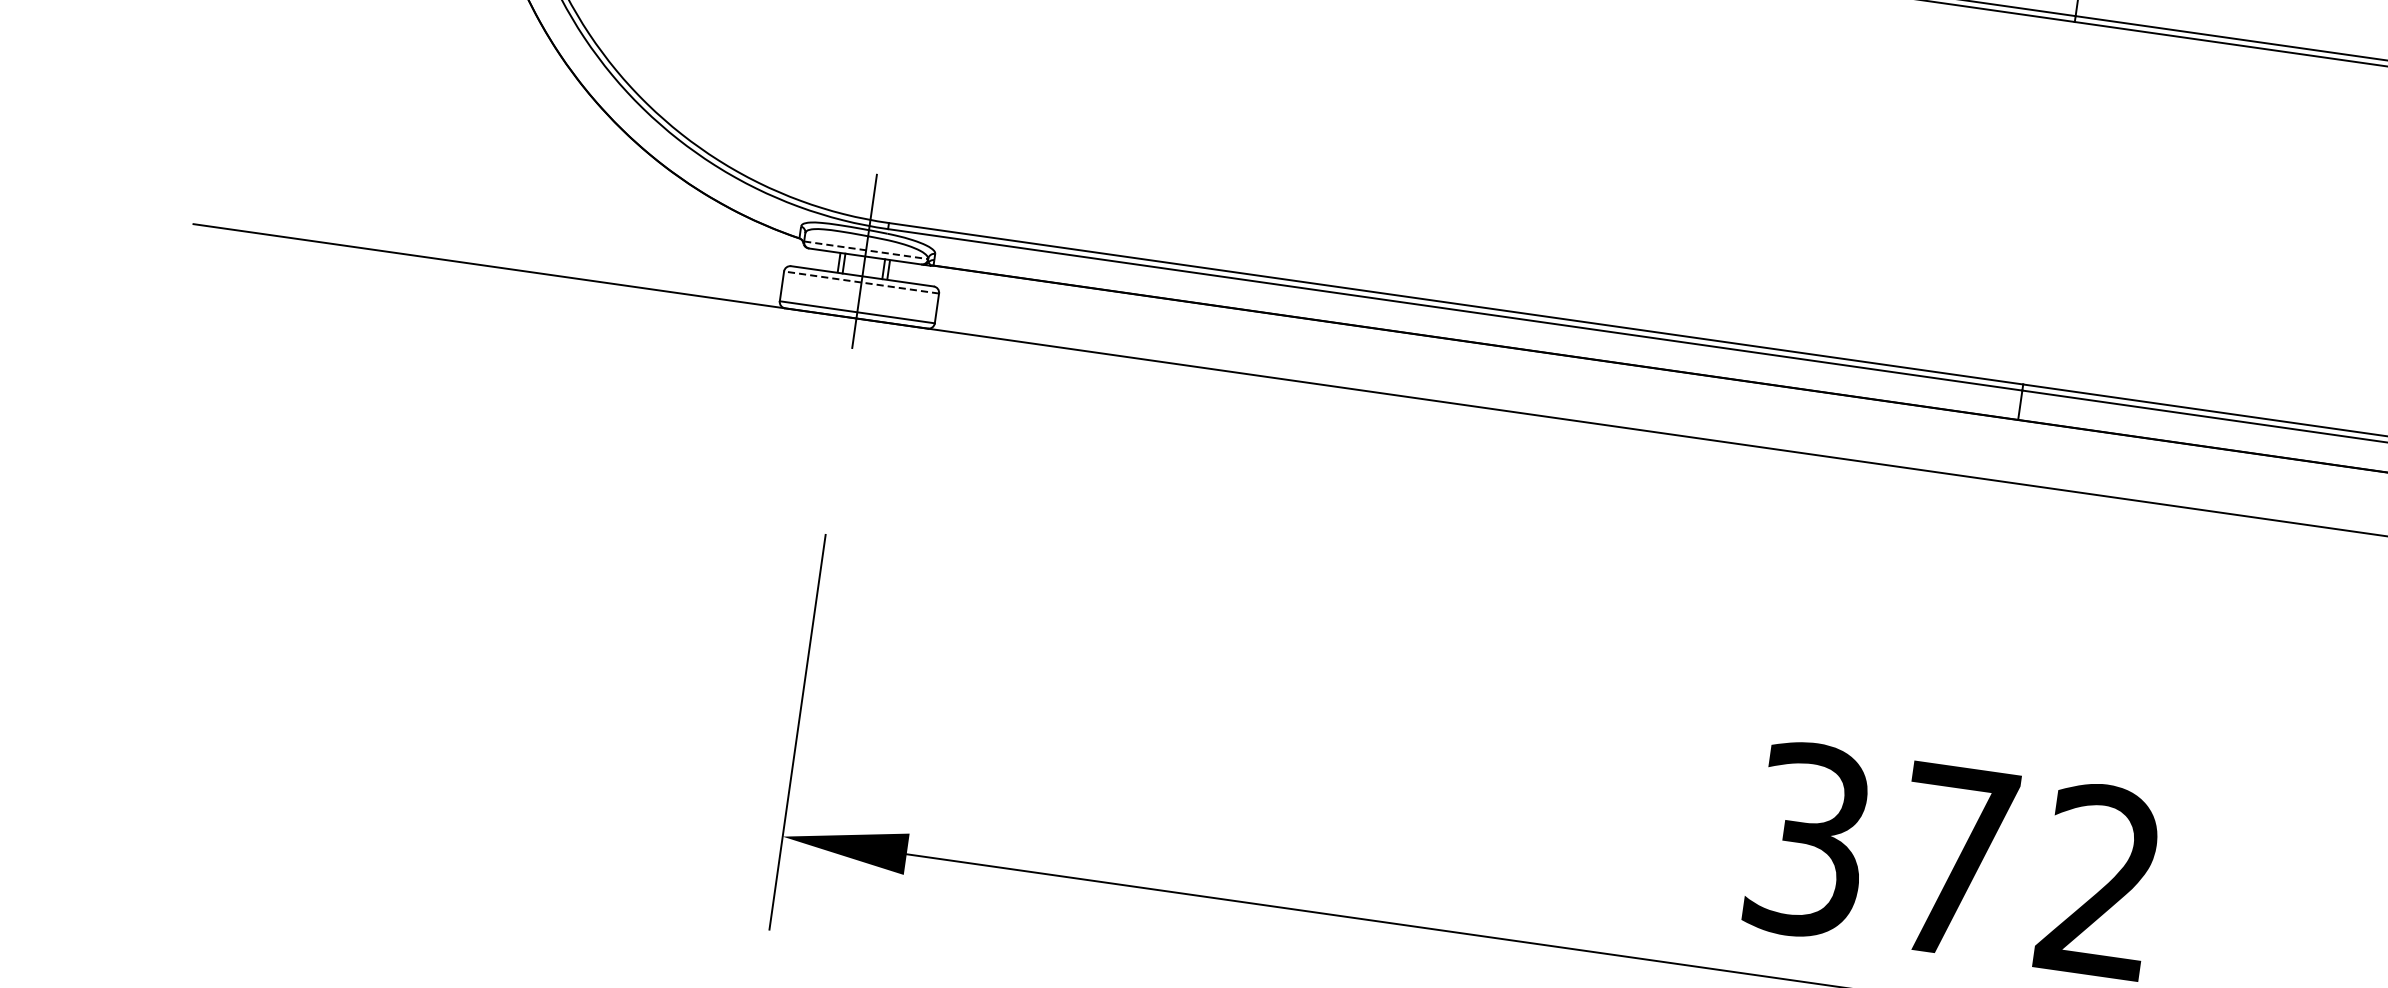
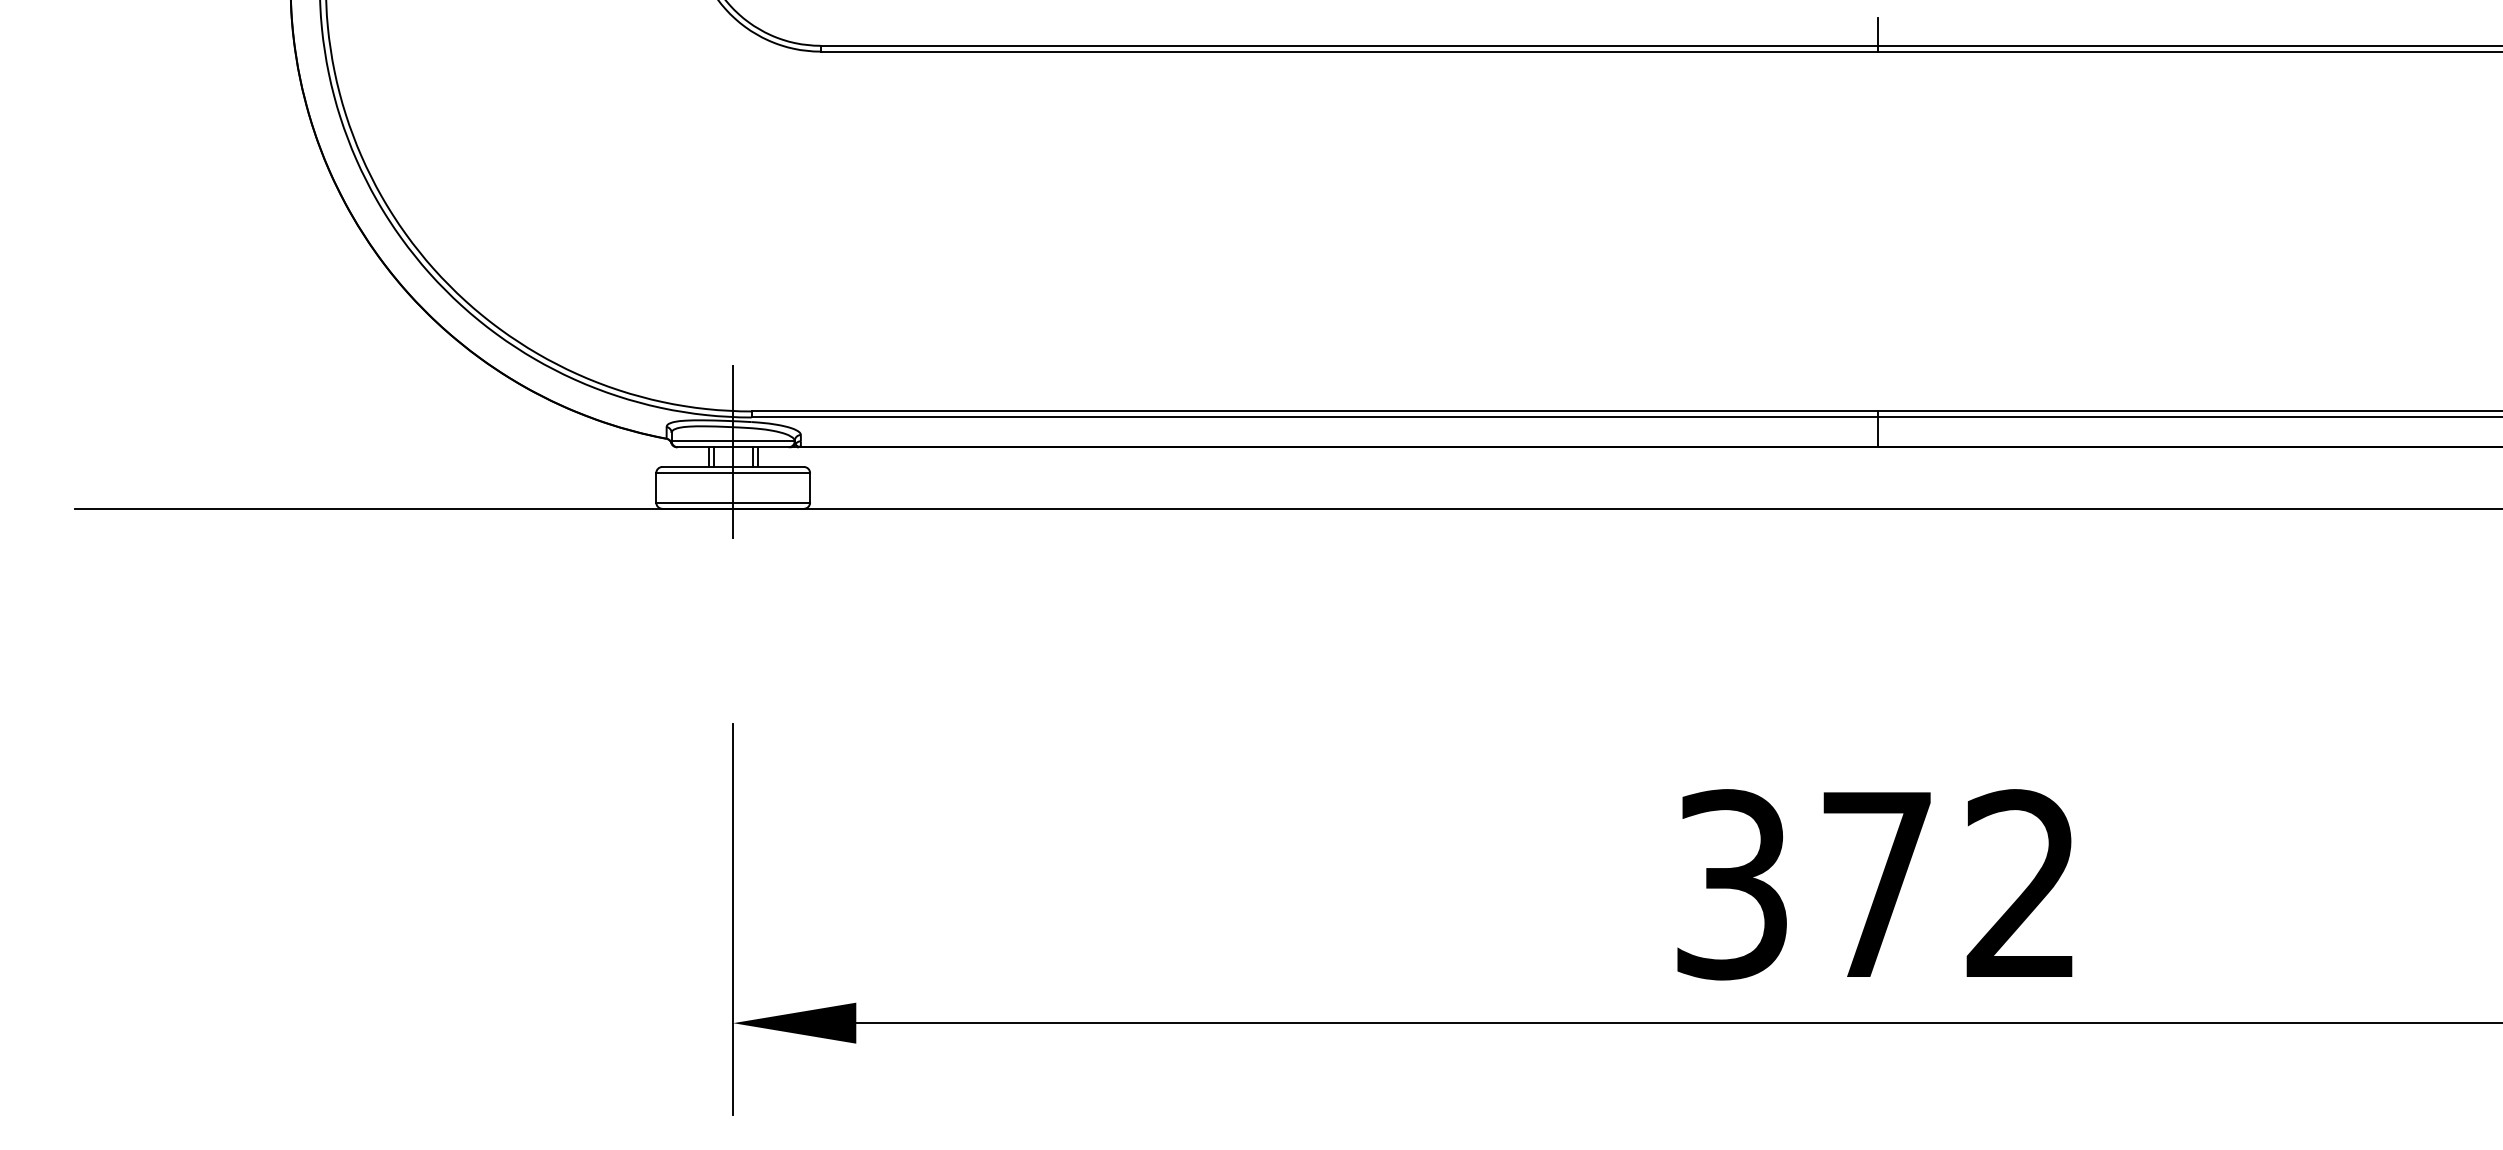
line: (866, 250) -> (733, 441), dashed -> solid
line: (861, 282) -> (733, 473), dashed -> solid

